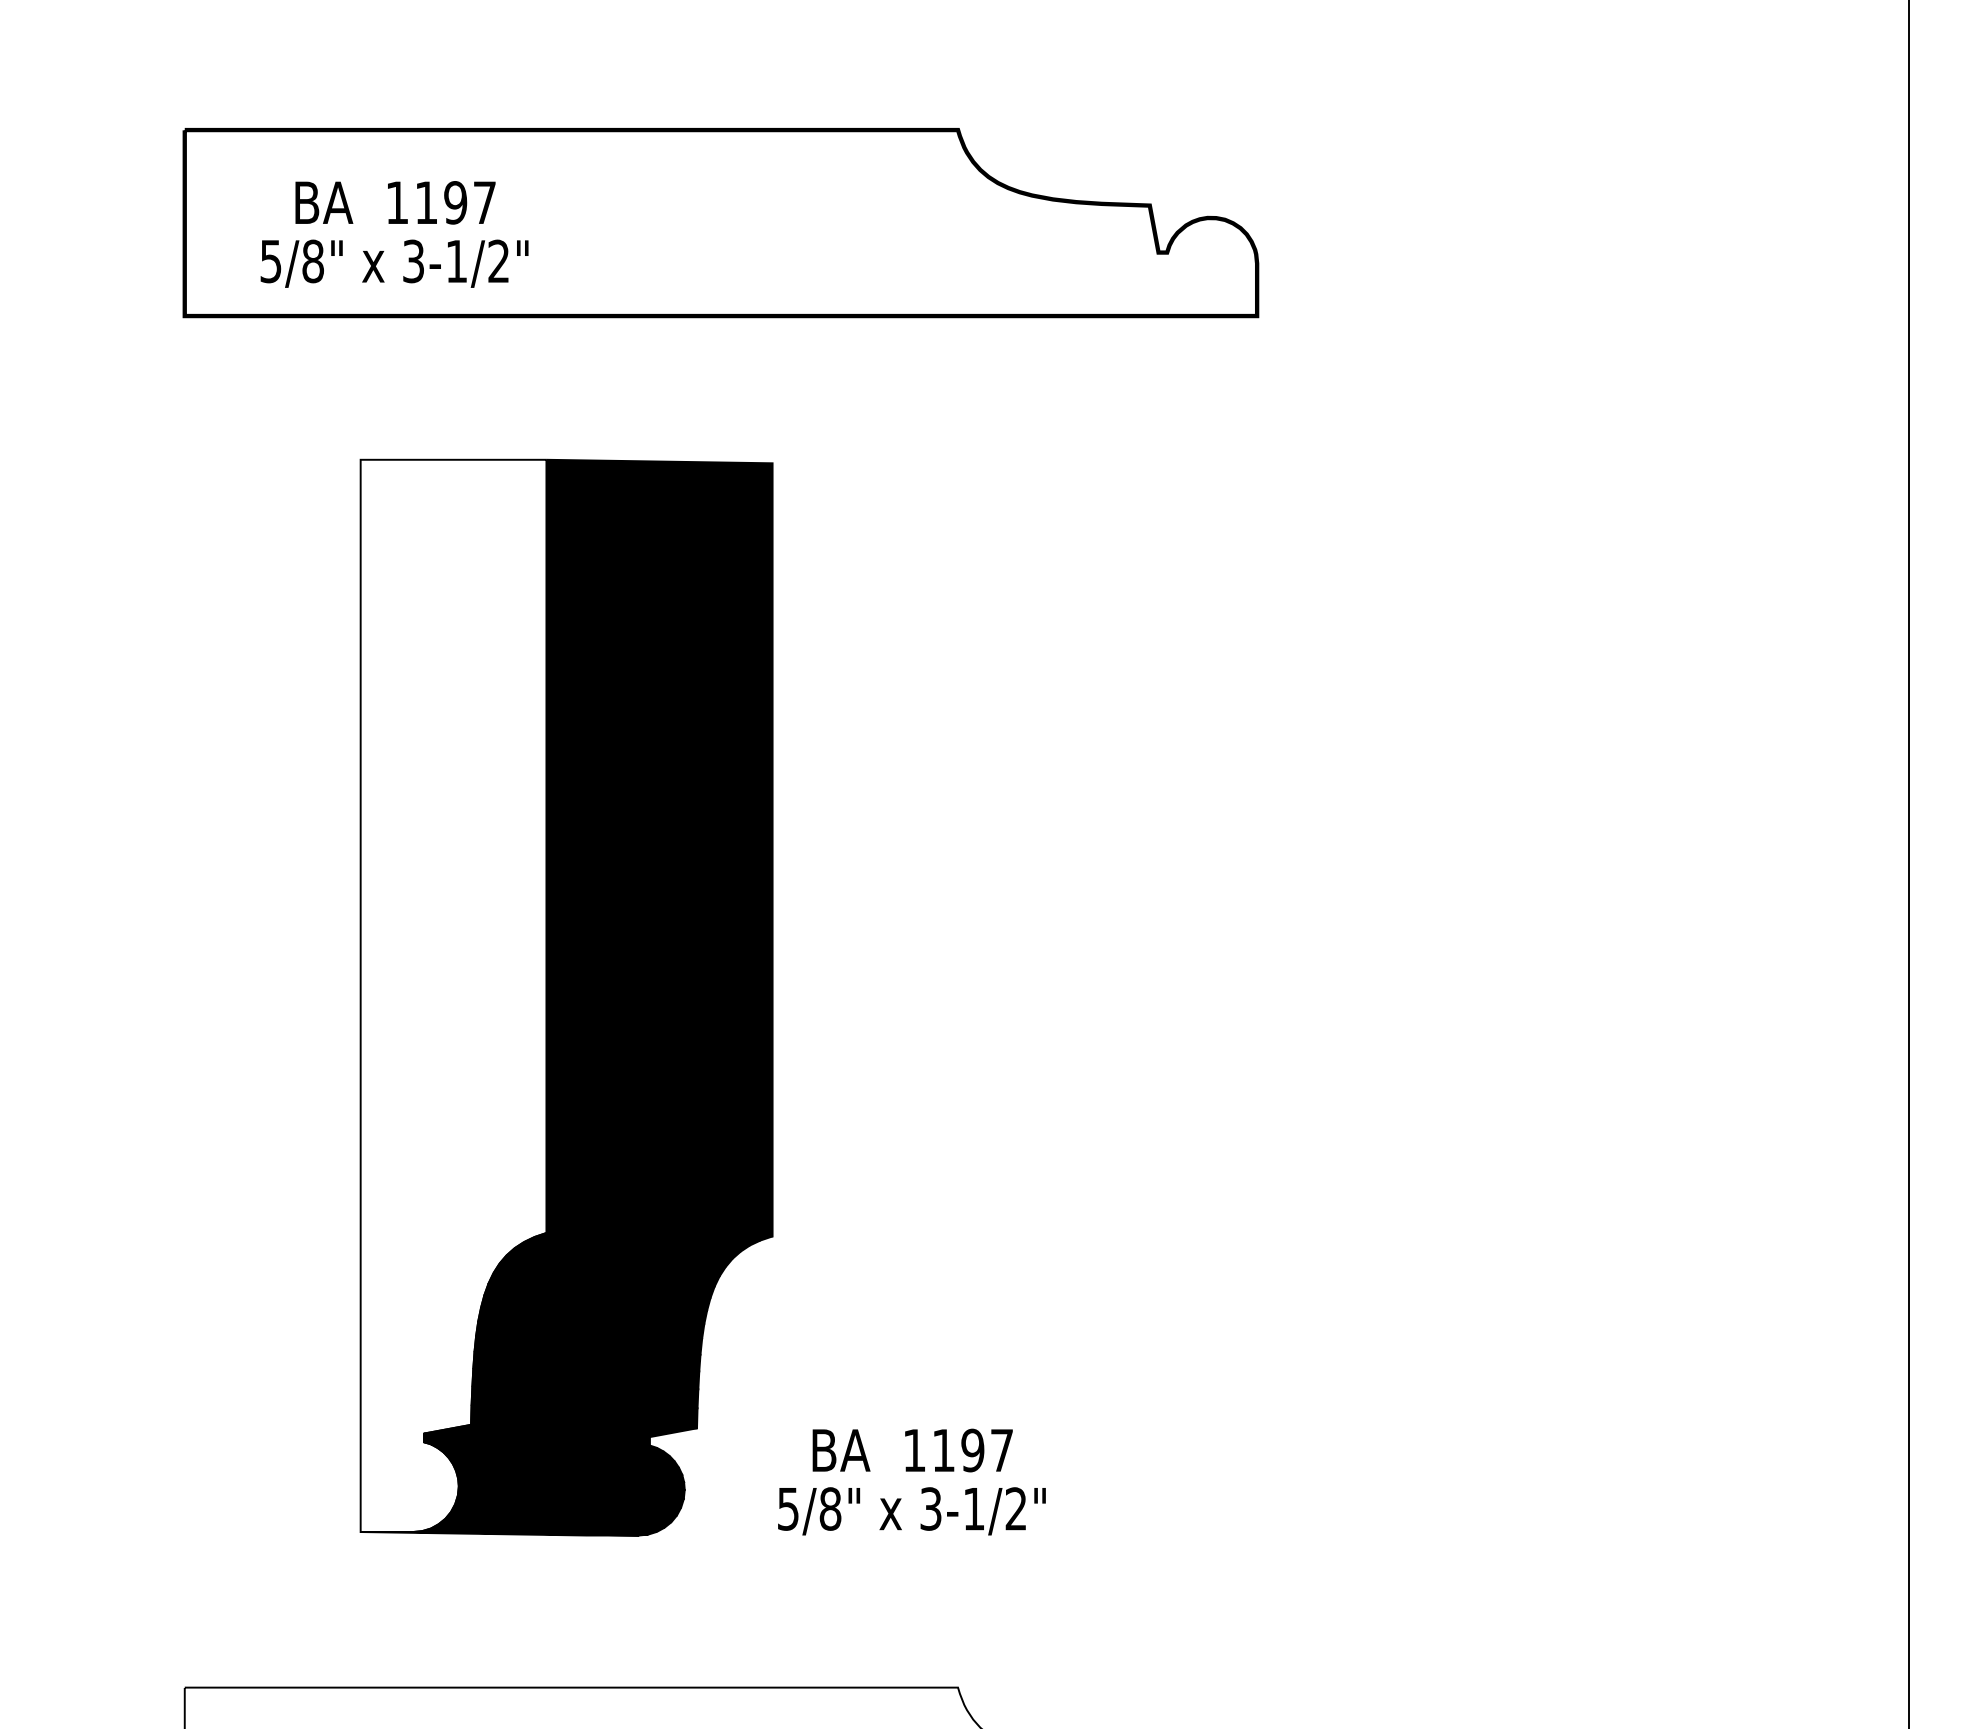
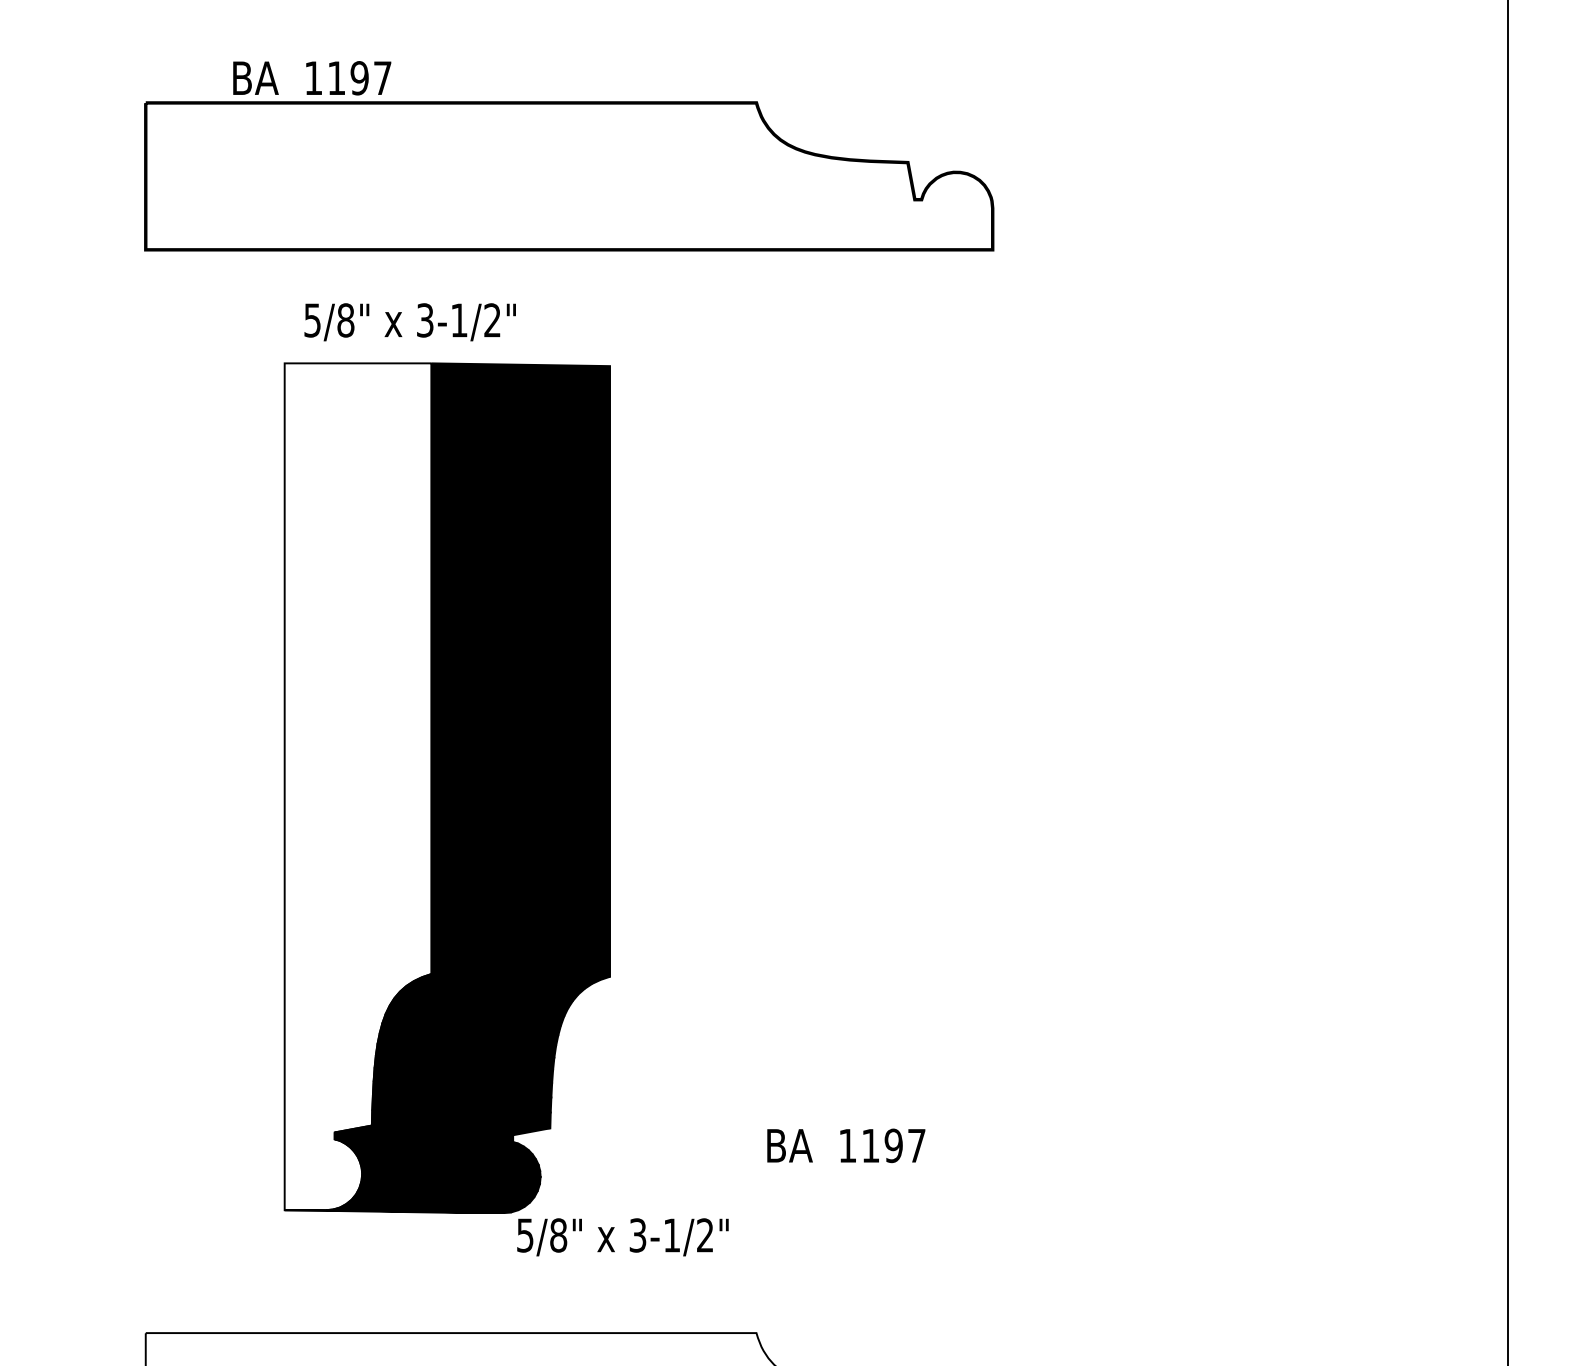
text: (395, 202) -> (312, 78), moved
text: (394, 263) -> (410, 322), moved
text: (912, 1450) -> (846, 1145), moved
text: (911, 1511) -> (622, 1237), moved

